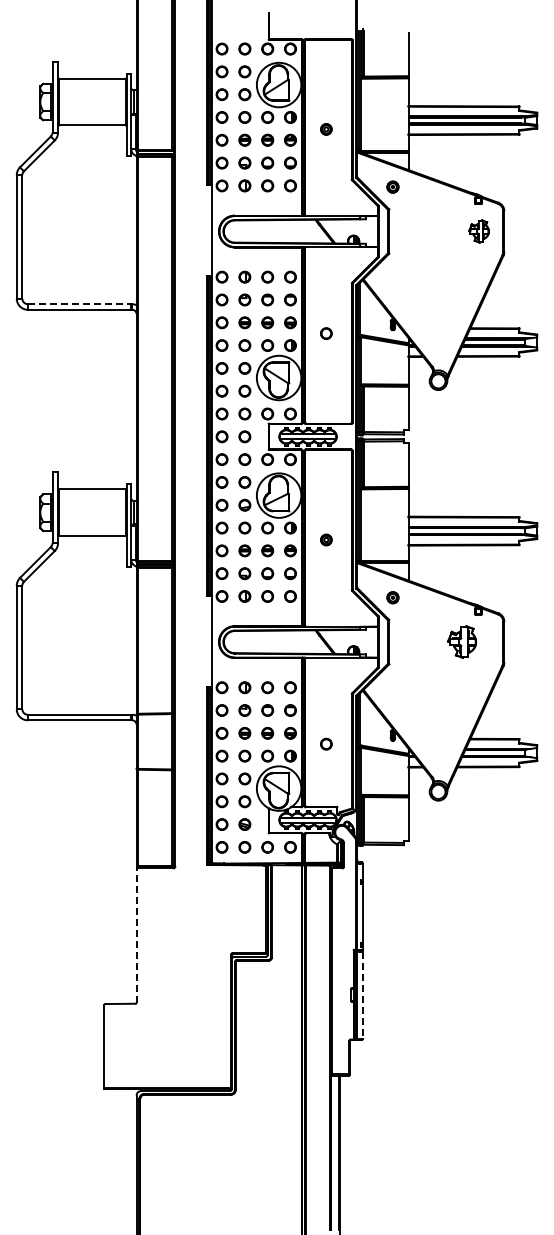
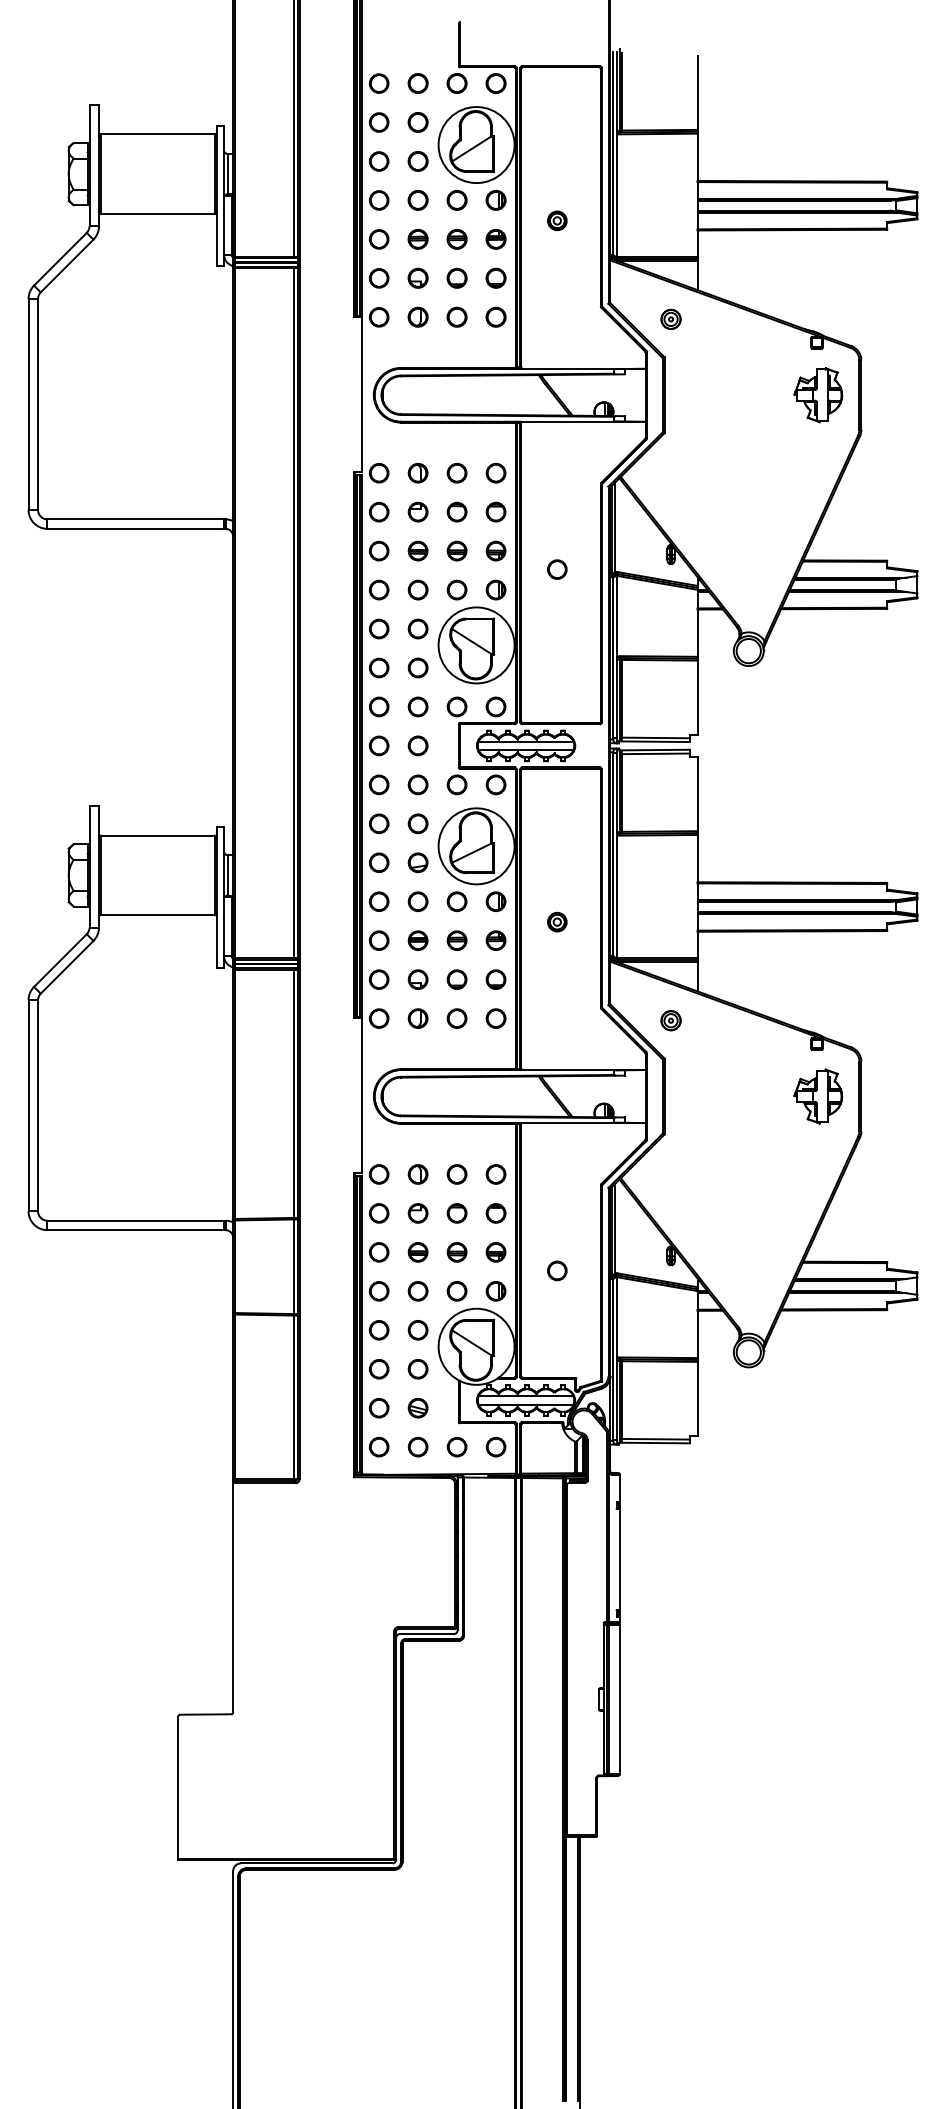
part: (478, 231) -> (817, 395), size x1.43
line: (80, 304) -> (137, 519), dashed -> solid
part: (462, 641) -> (818, 1095), moved
line: (136, 935) -> (233, 1597), dashed -> solid
line: (363, 995) -> (620, 1700), dashed -> solid

